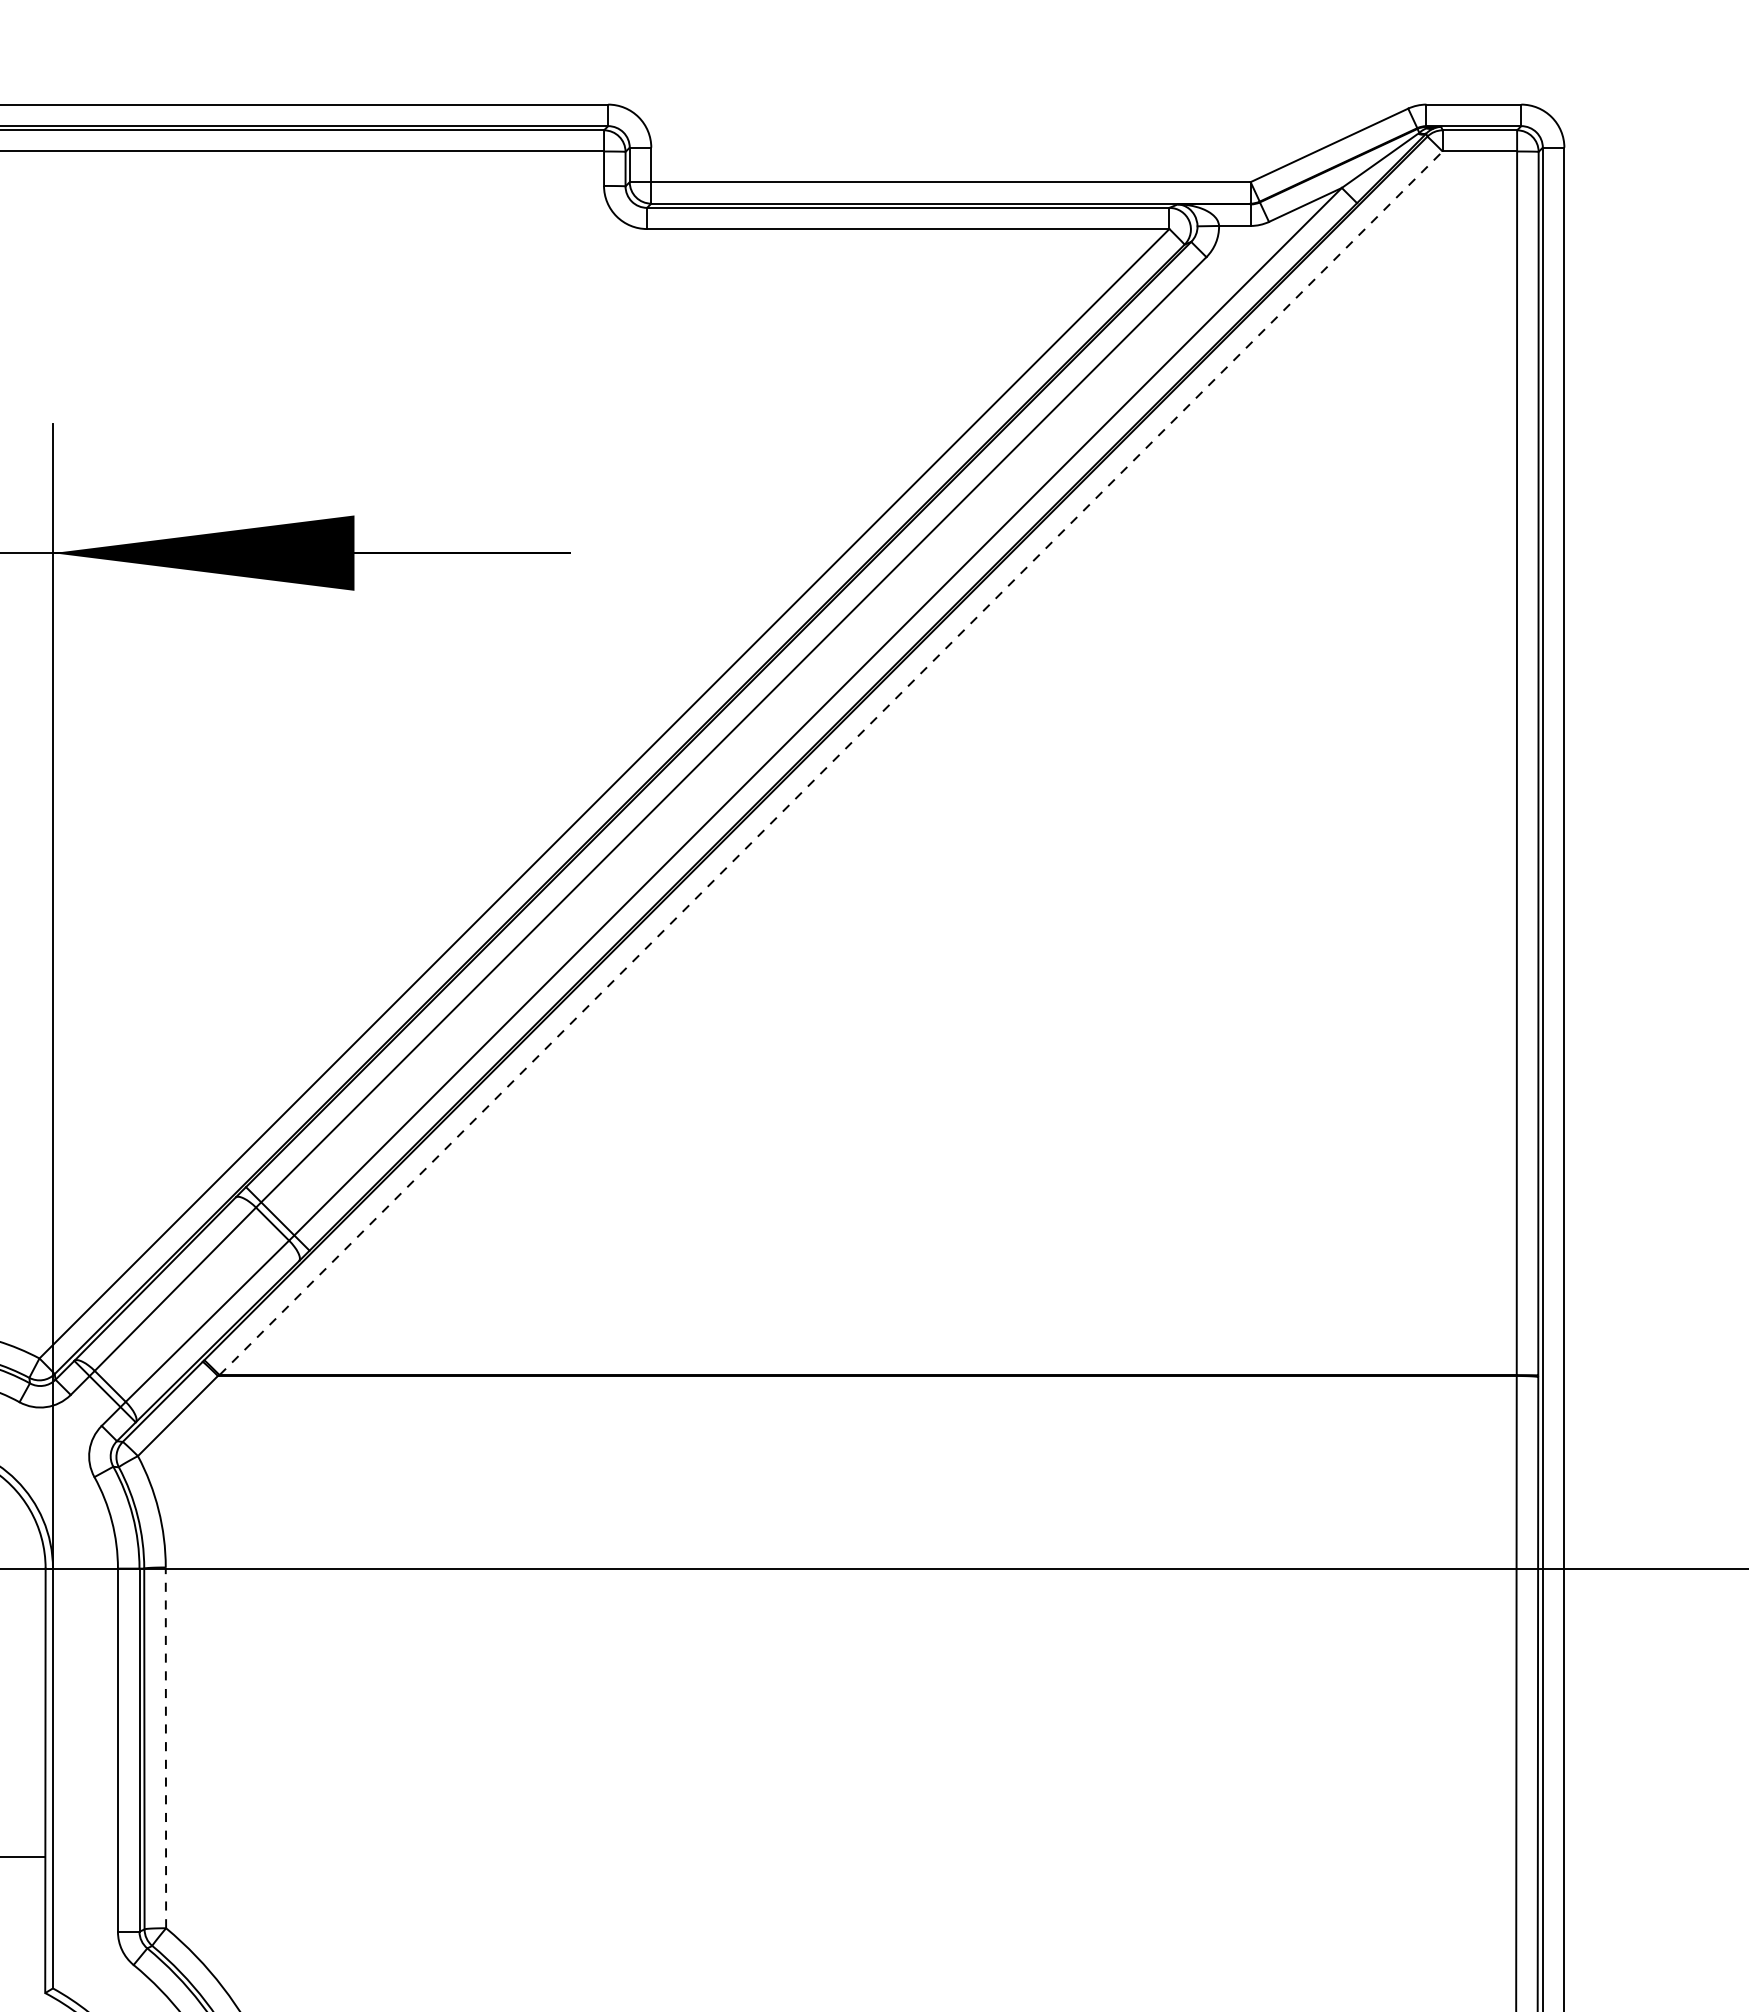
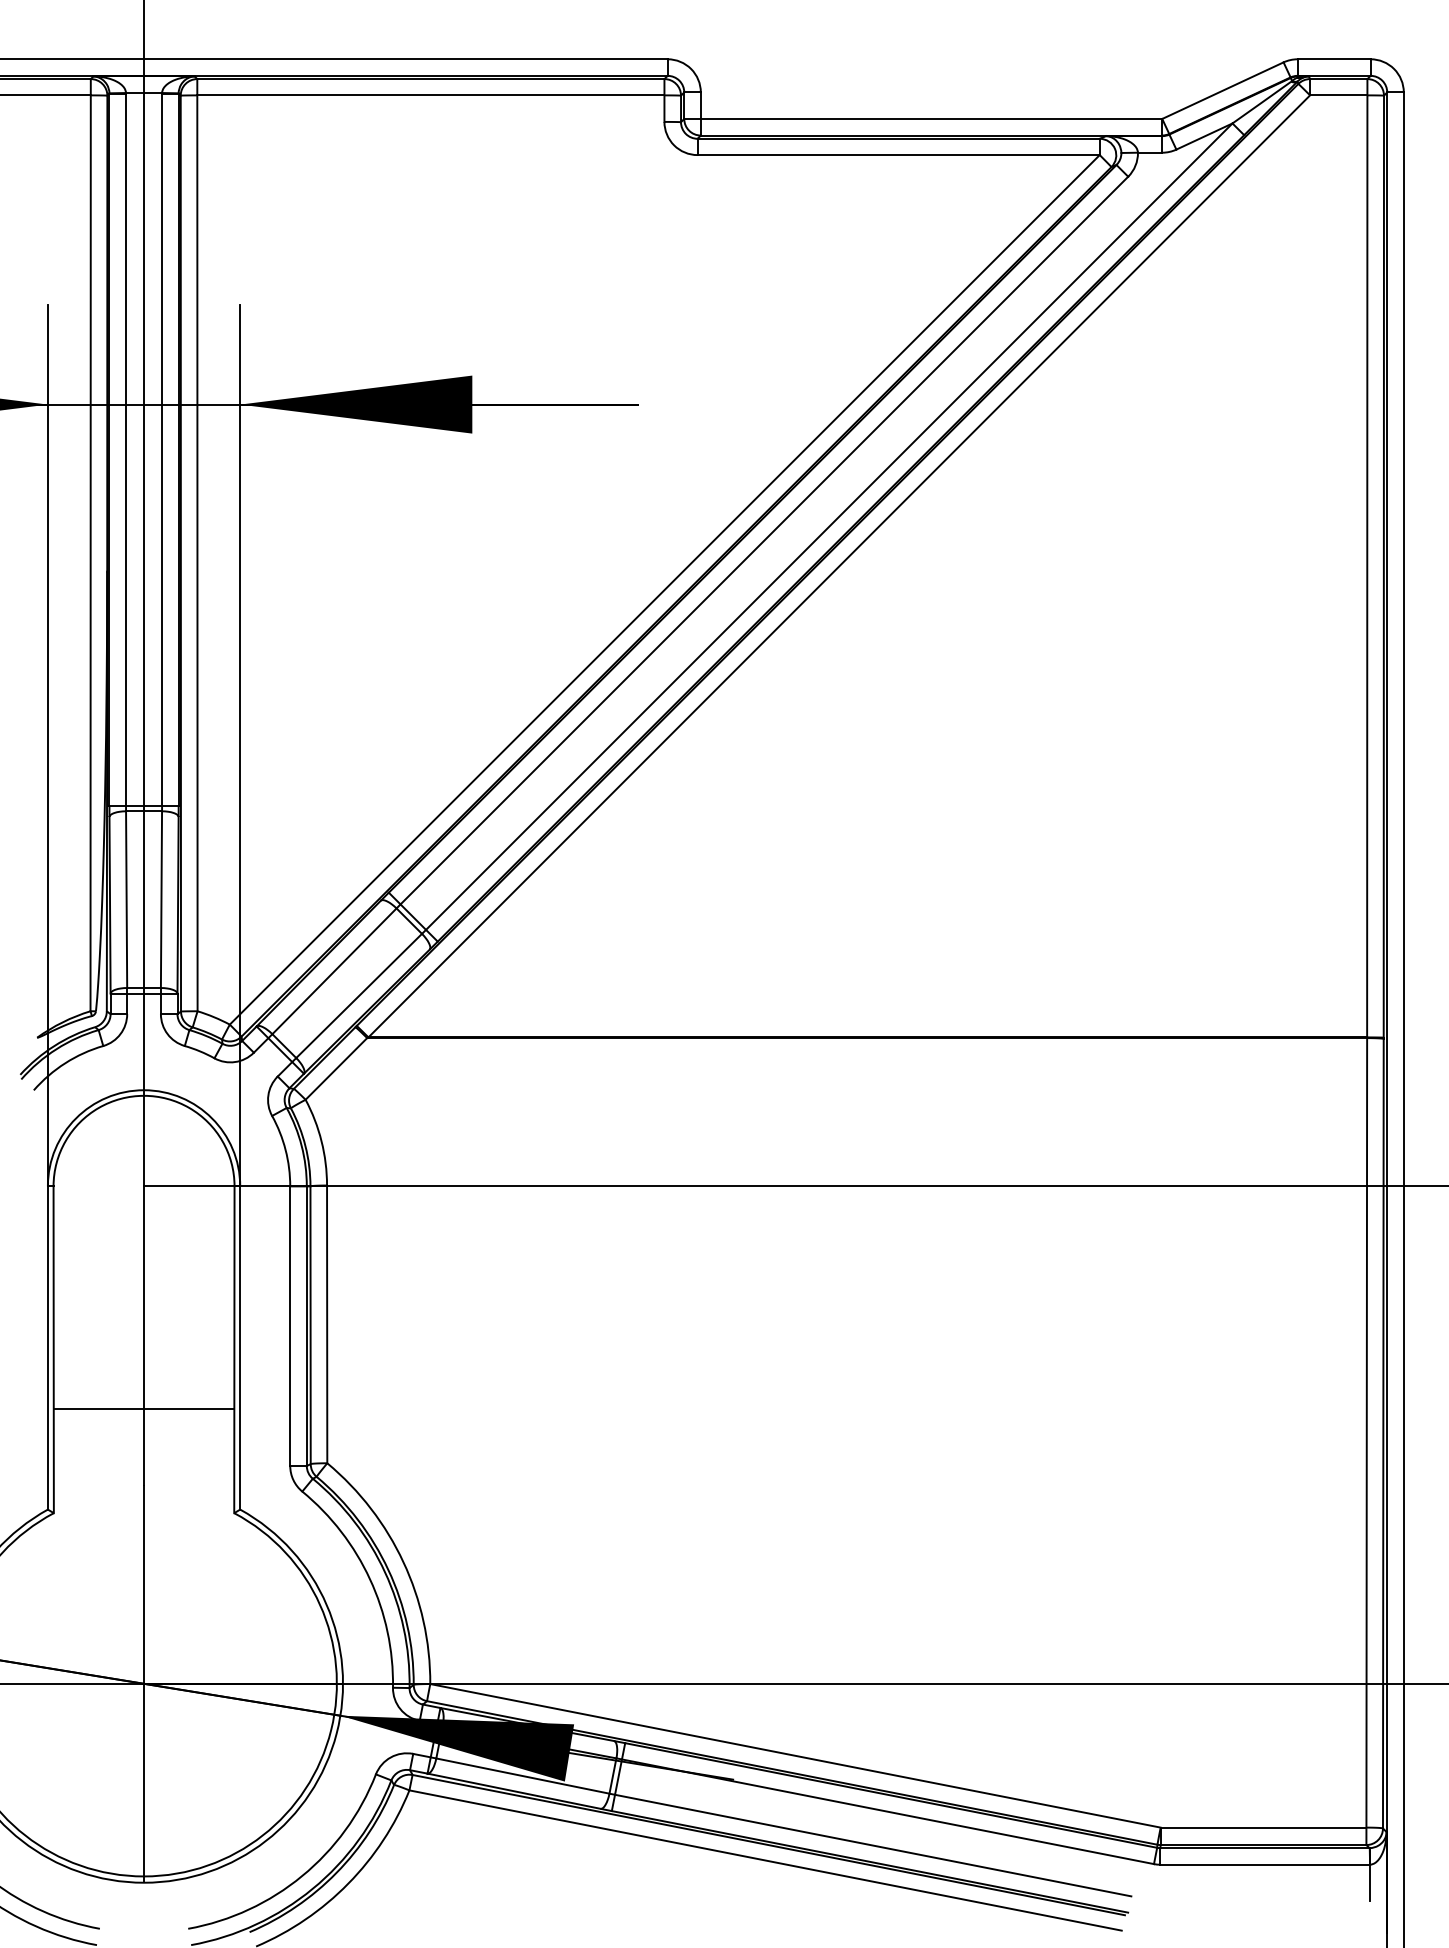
line: (831, 763) -> (839, 566), dashed -> solid
line: (166, 1747) -> (327, 1324), dashed -> solid

